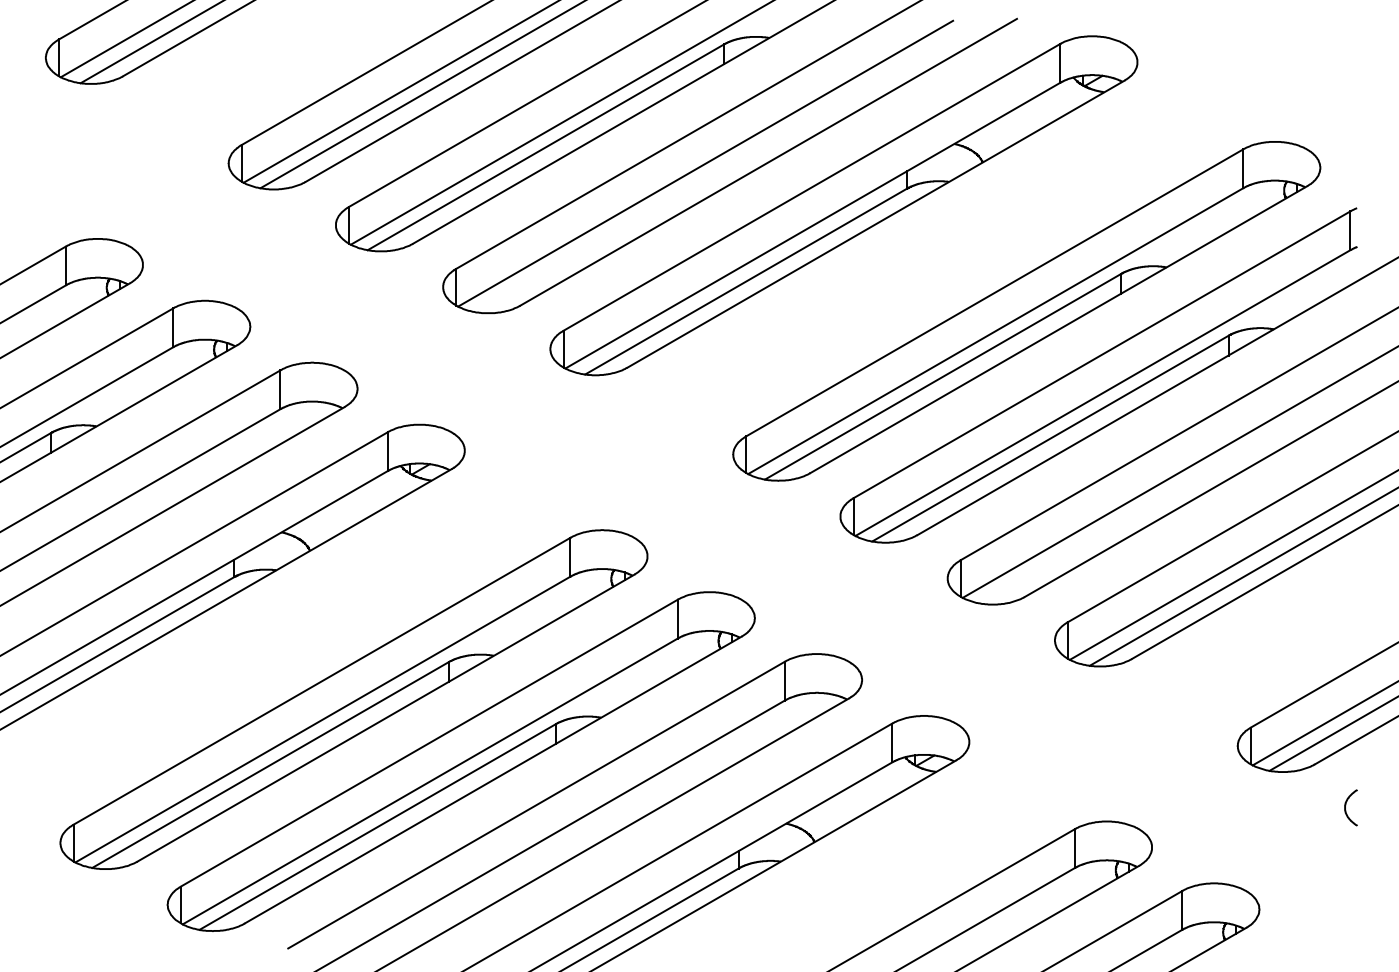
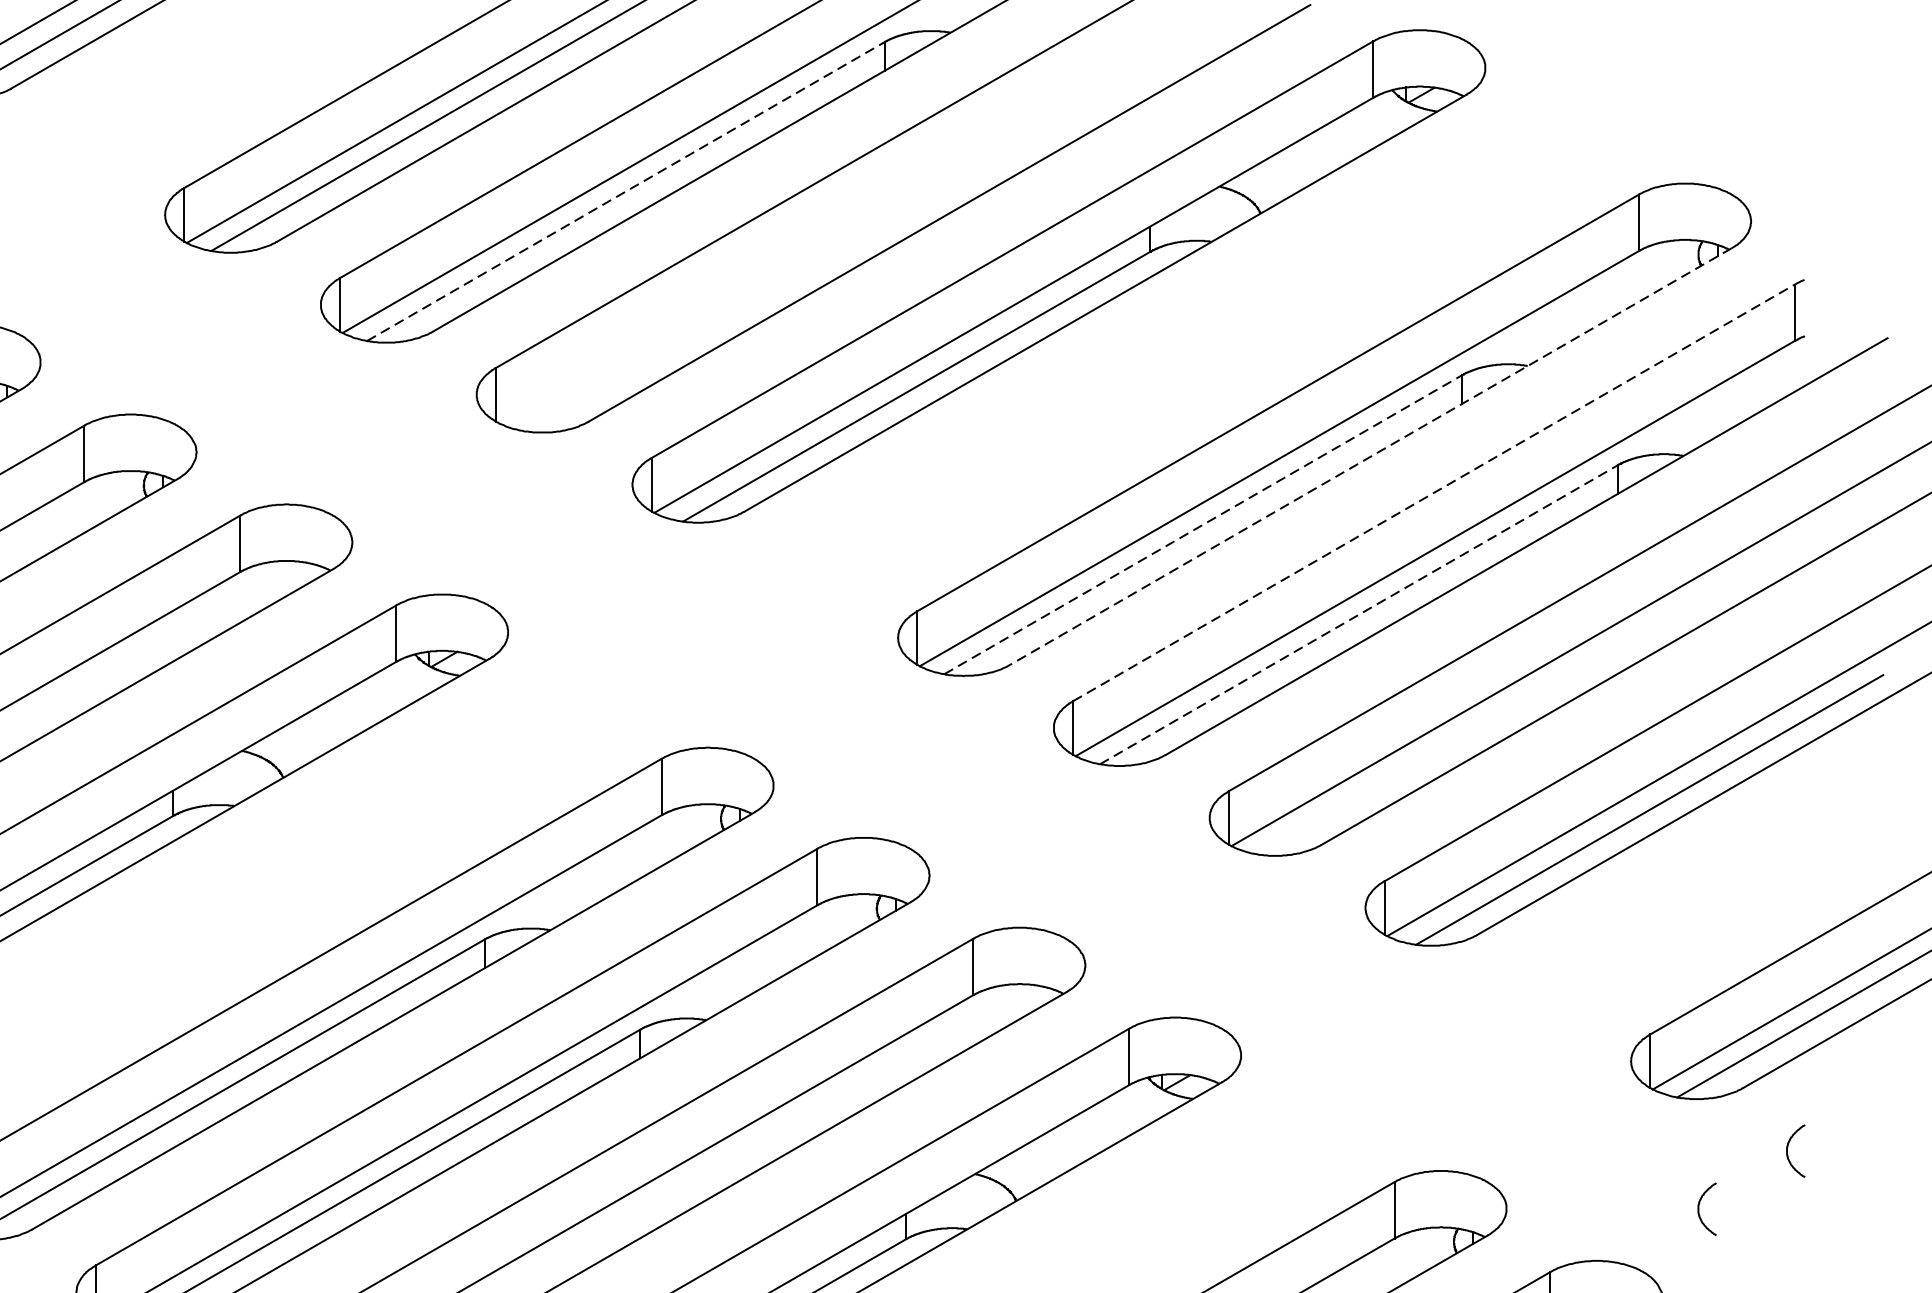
line: (545, 147) -> (625, 191), solid -> dashed
line: (705, 163) -> (857, 215), removed
line: (1058, 329) -> (1370, 456), solid -> dashed
line: (1102, 354) -> (1434, 492), solid -> dashed
line: (943, 376) -> (1203, 524), solid -> dashed
line: (1050, 438) -> (1359, 614), solid -> dashed
curve: (1285, 845) -> (1700, 1205), added

